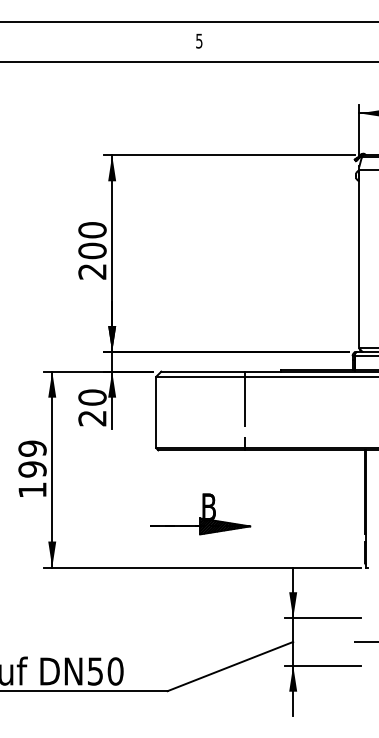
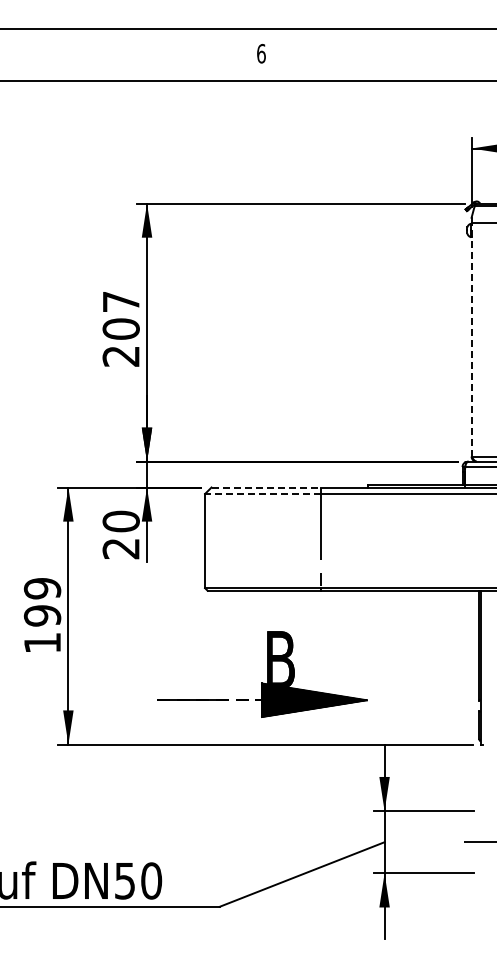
text: (199, 40) -> (261, 53), 5 -> 6
text: (91, 229) -> (120, 301), 200 -> 207
line: (359, 258) -> (471, 339), solid -> dashed
line: (203, 371) -> (266, 487), solid -> dashed
line: (200, 376) -> (262, 493), solid -> dashed
part: (200, 514) -> (263, 674), size x1.6

